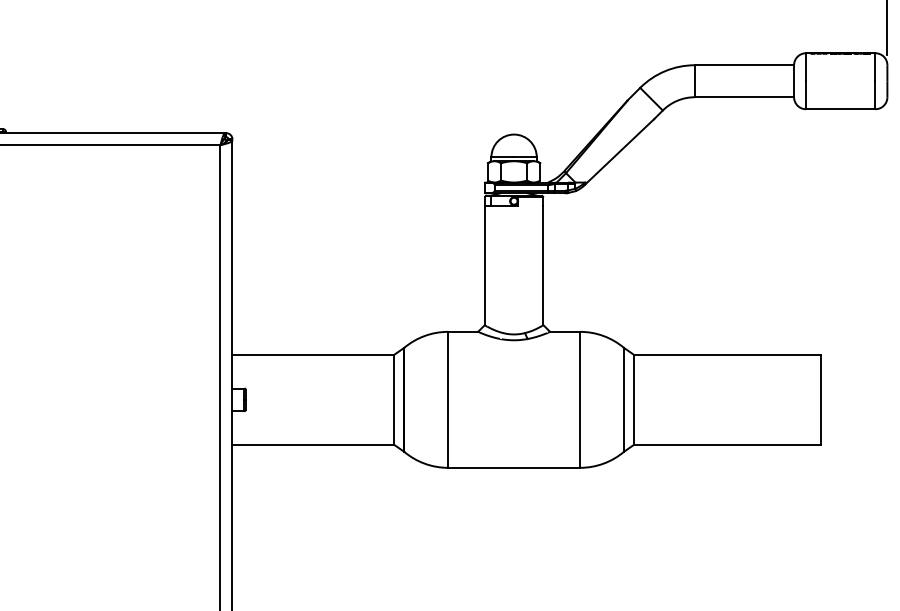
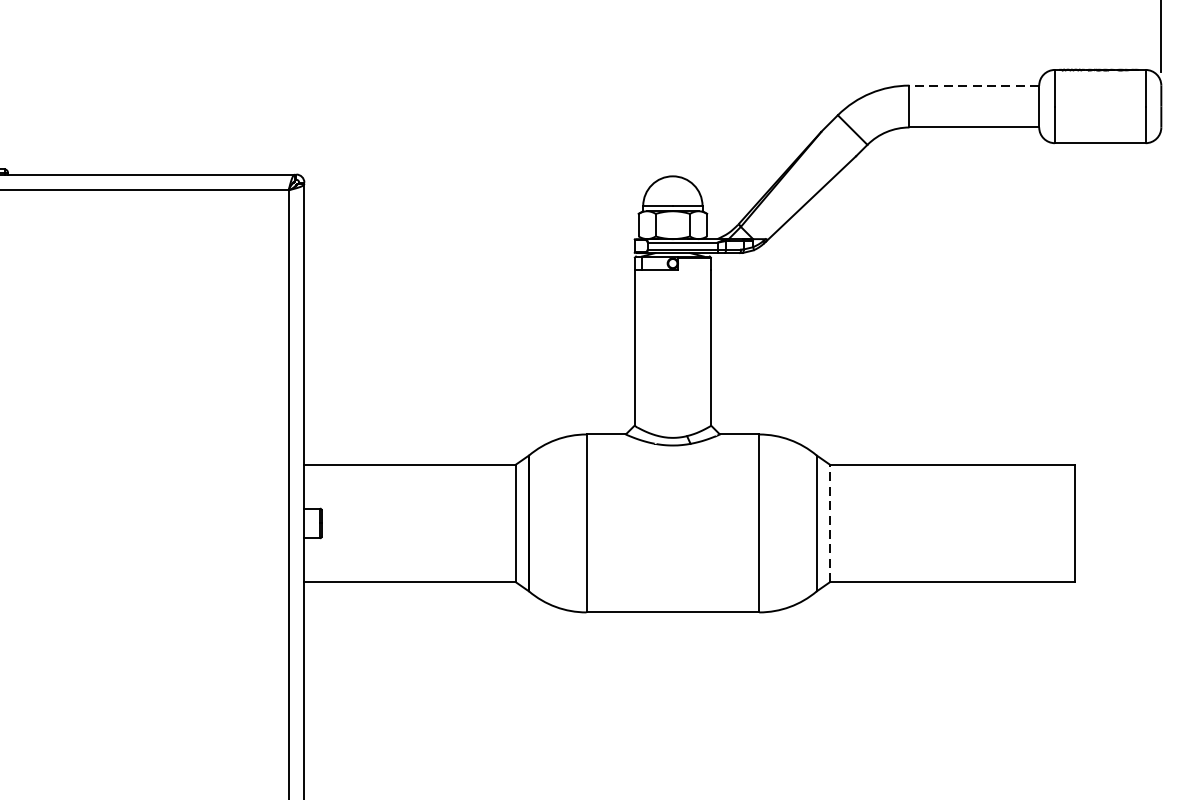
line: (744, 65) -> (974, 85), solid -> dashed
line: (634, 399) -> (830, 522), solid -> dashed

